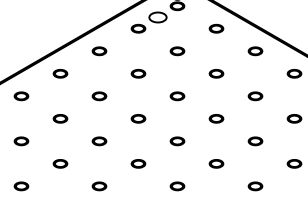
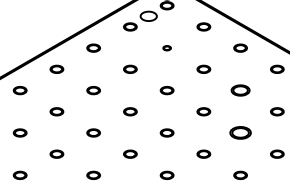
part: (177, 51) -> (167, 48), size x0.6
part: (255, 96) -> (240, 90), size x1.4
part: (255, 141) -> (240, 133), size x1.6

